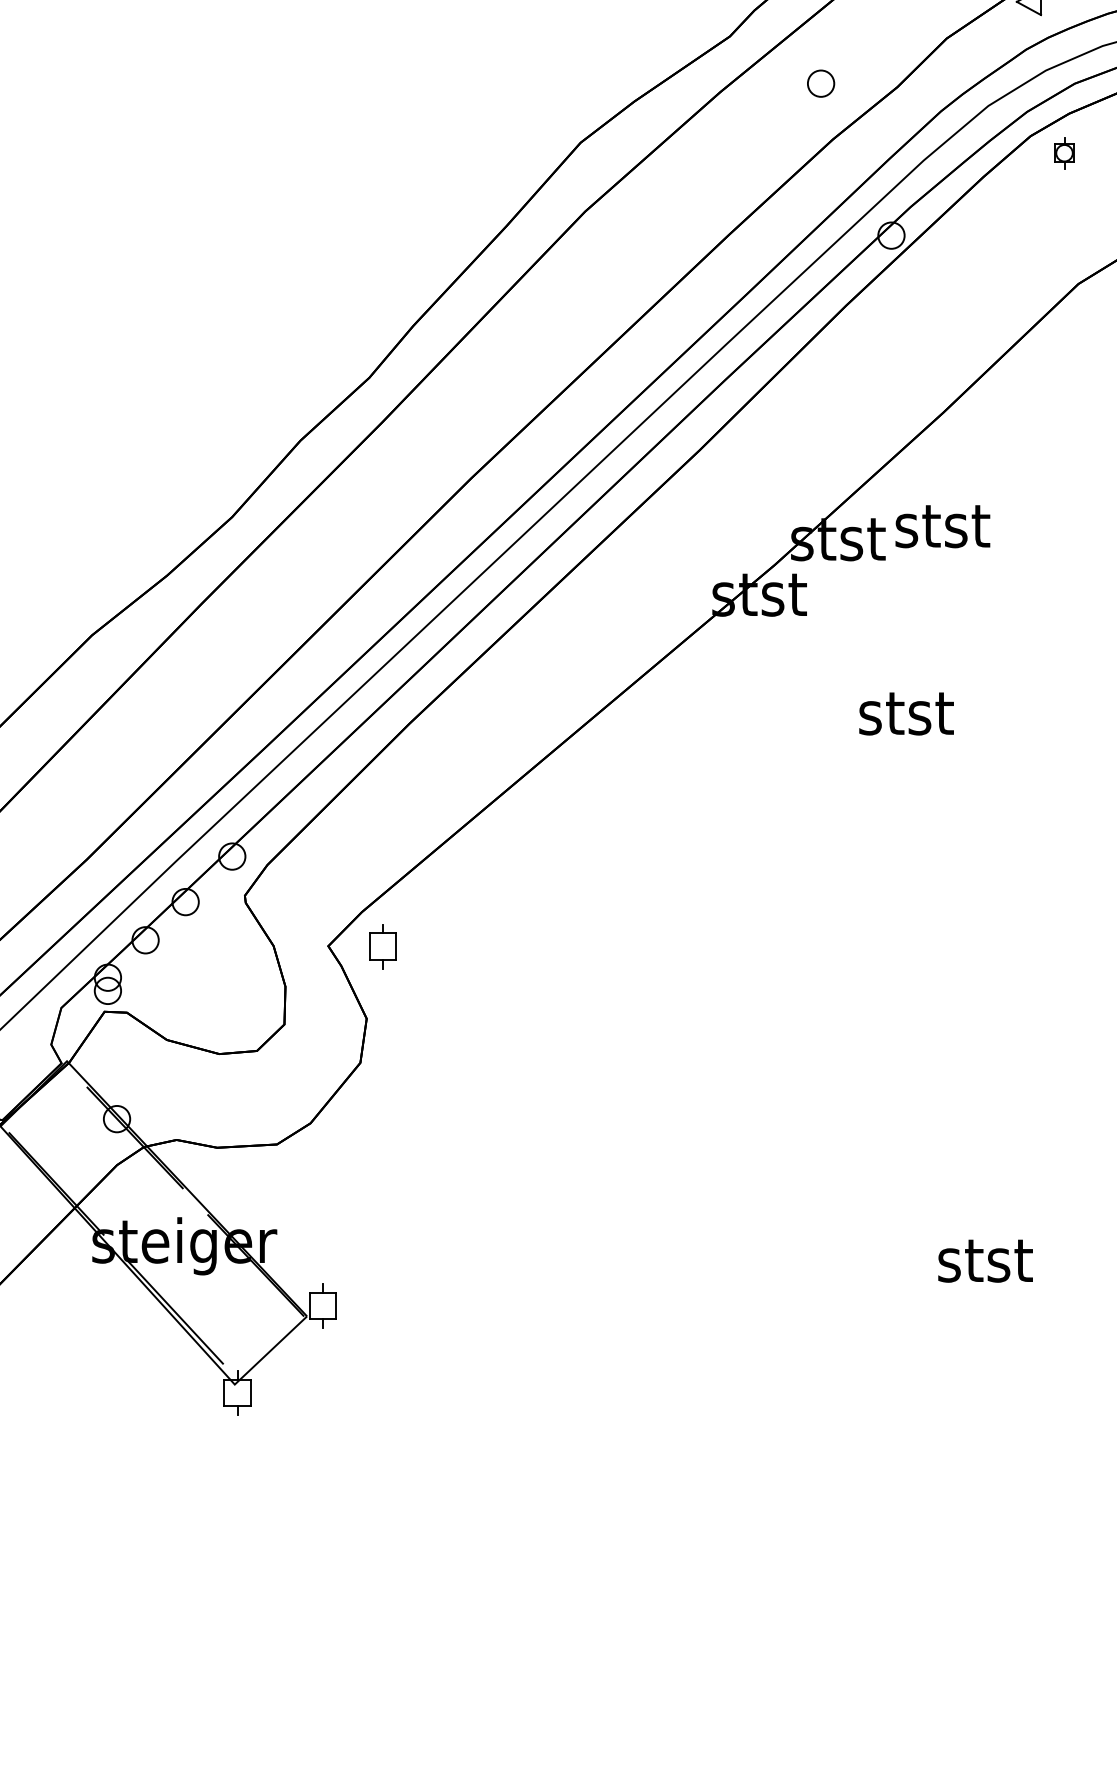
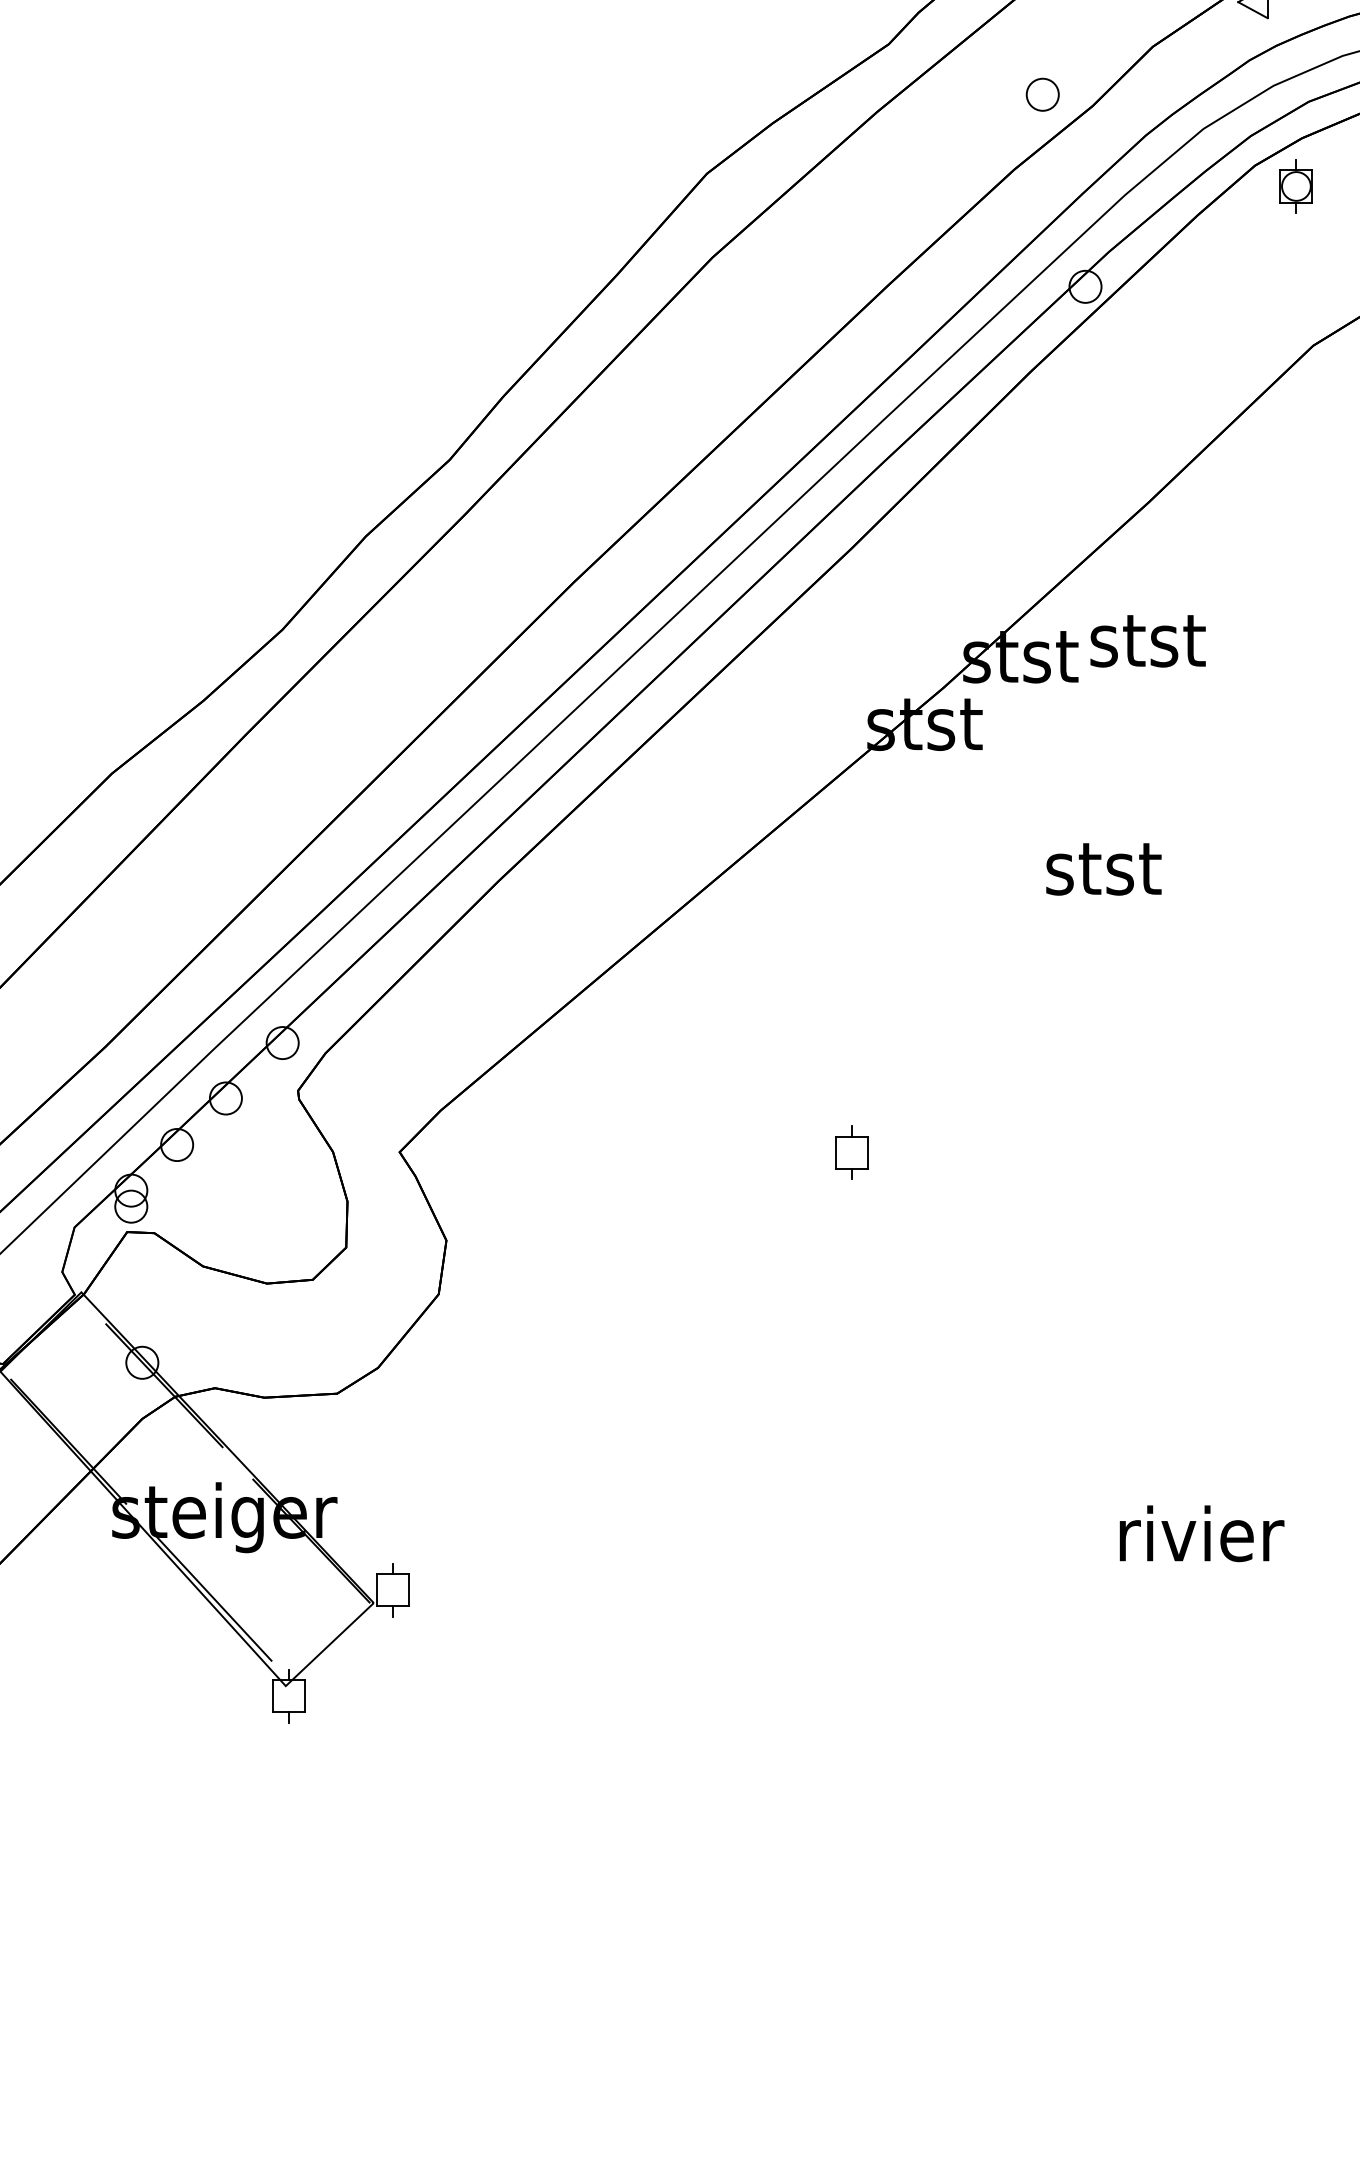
part: (820, 83) -> (1042, 94), moved
part: (1063, 153) -> (1295, 186), size x1.43
part: (382, 946) -> (851, 1152), moved
text: (986, 1259) -> (1201, 1533), stst -> rivier

